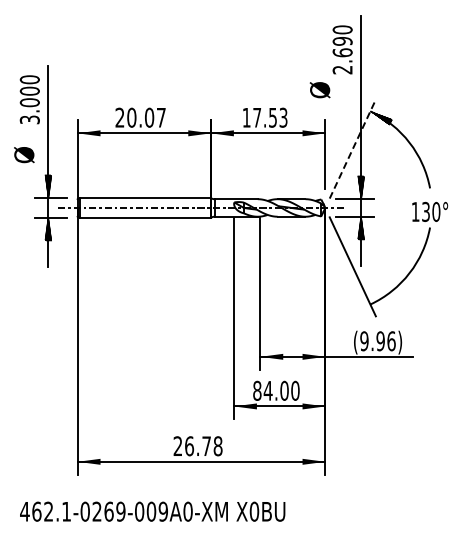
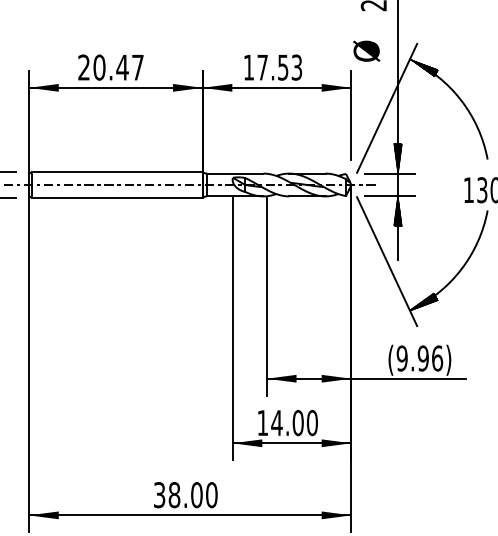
text: (319, 90) -> (365, 51), moved
text: (149, 117) -> (122, 67), 20.07 -> 20.47
line: (352, 149) -> (386, 108), dashed -> solid
hatch: (380, 297) -> (423, 301), added
text: (257, 390) -> (263, 422), 84.00 -> 14.00
text: (197, 446) -> (184, 495), 26.78 -> 38.00

